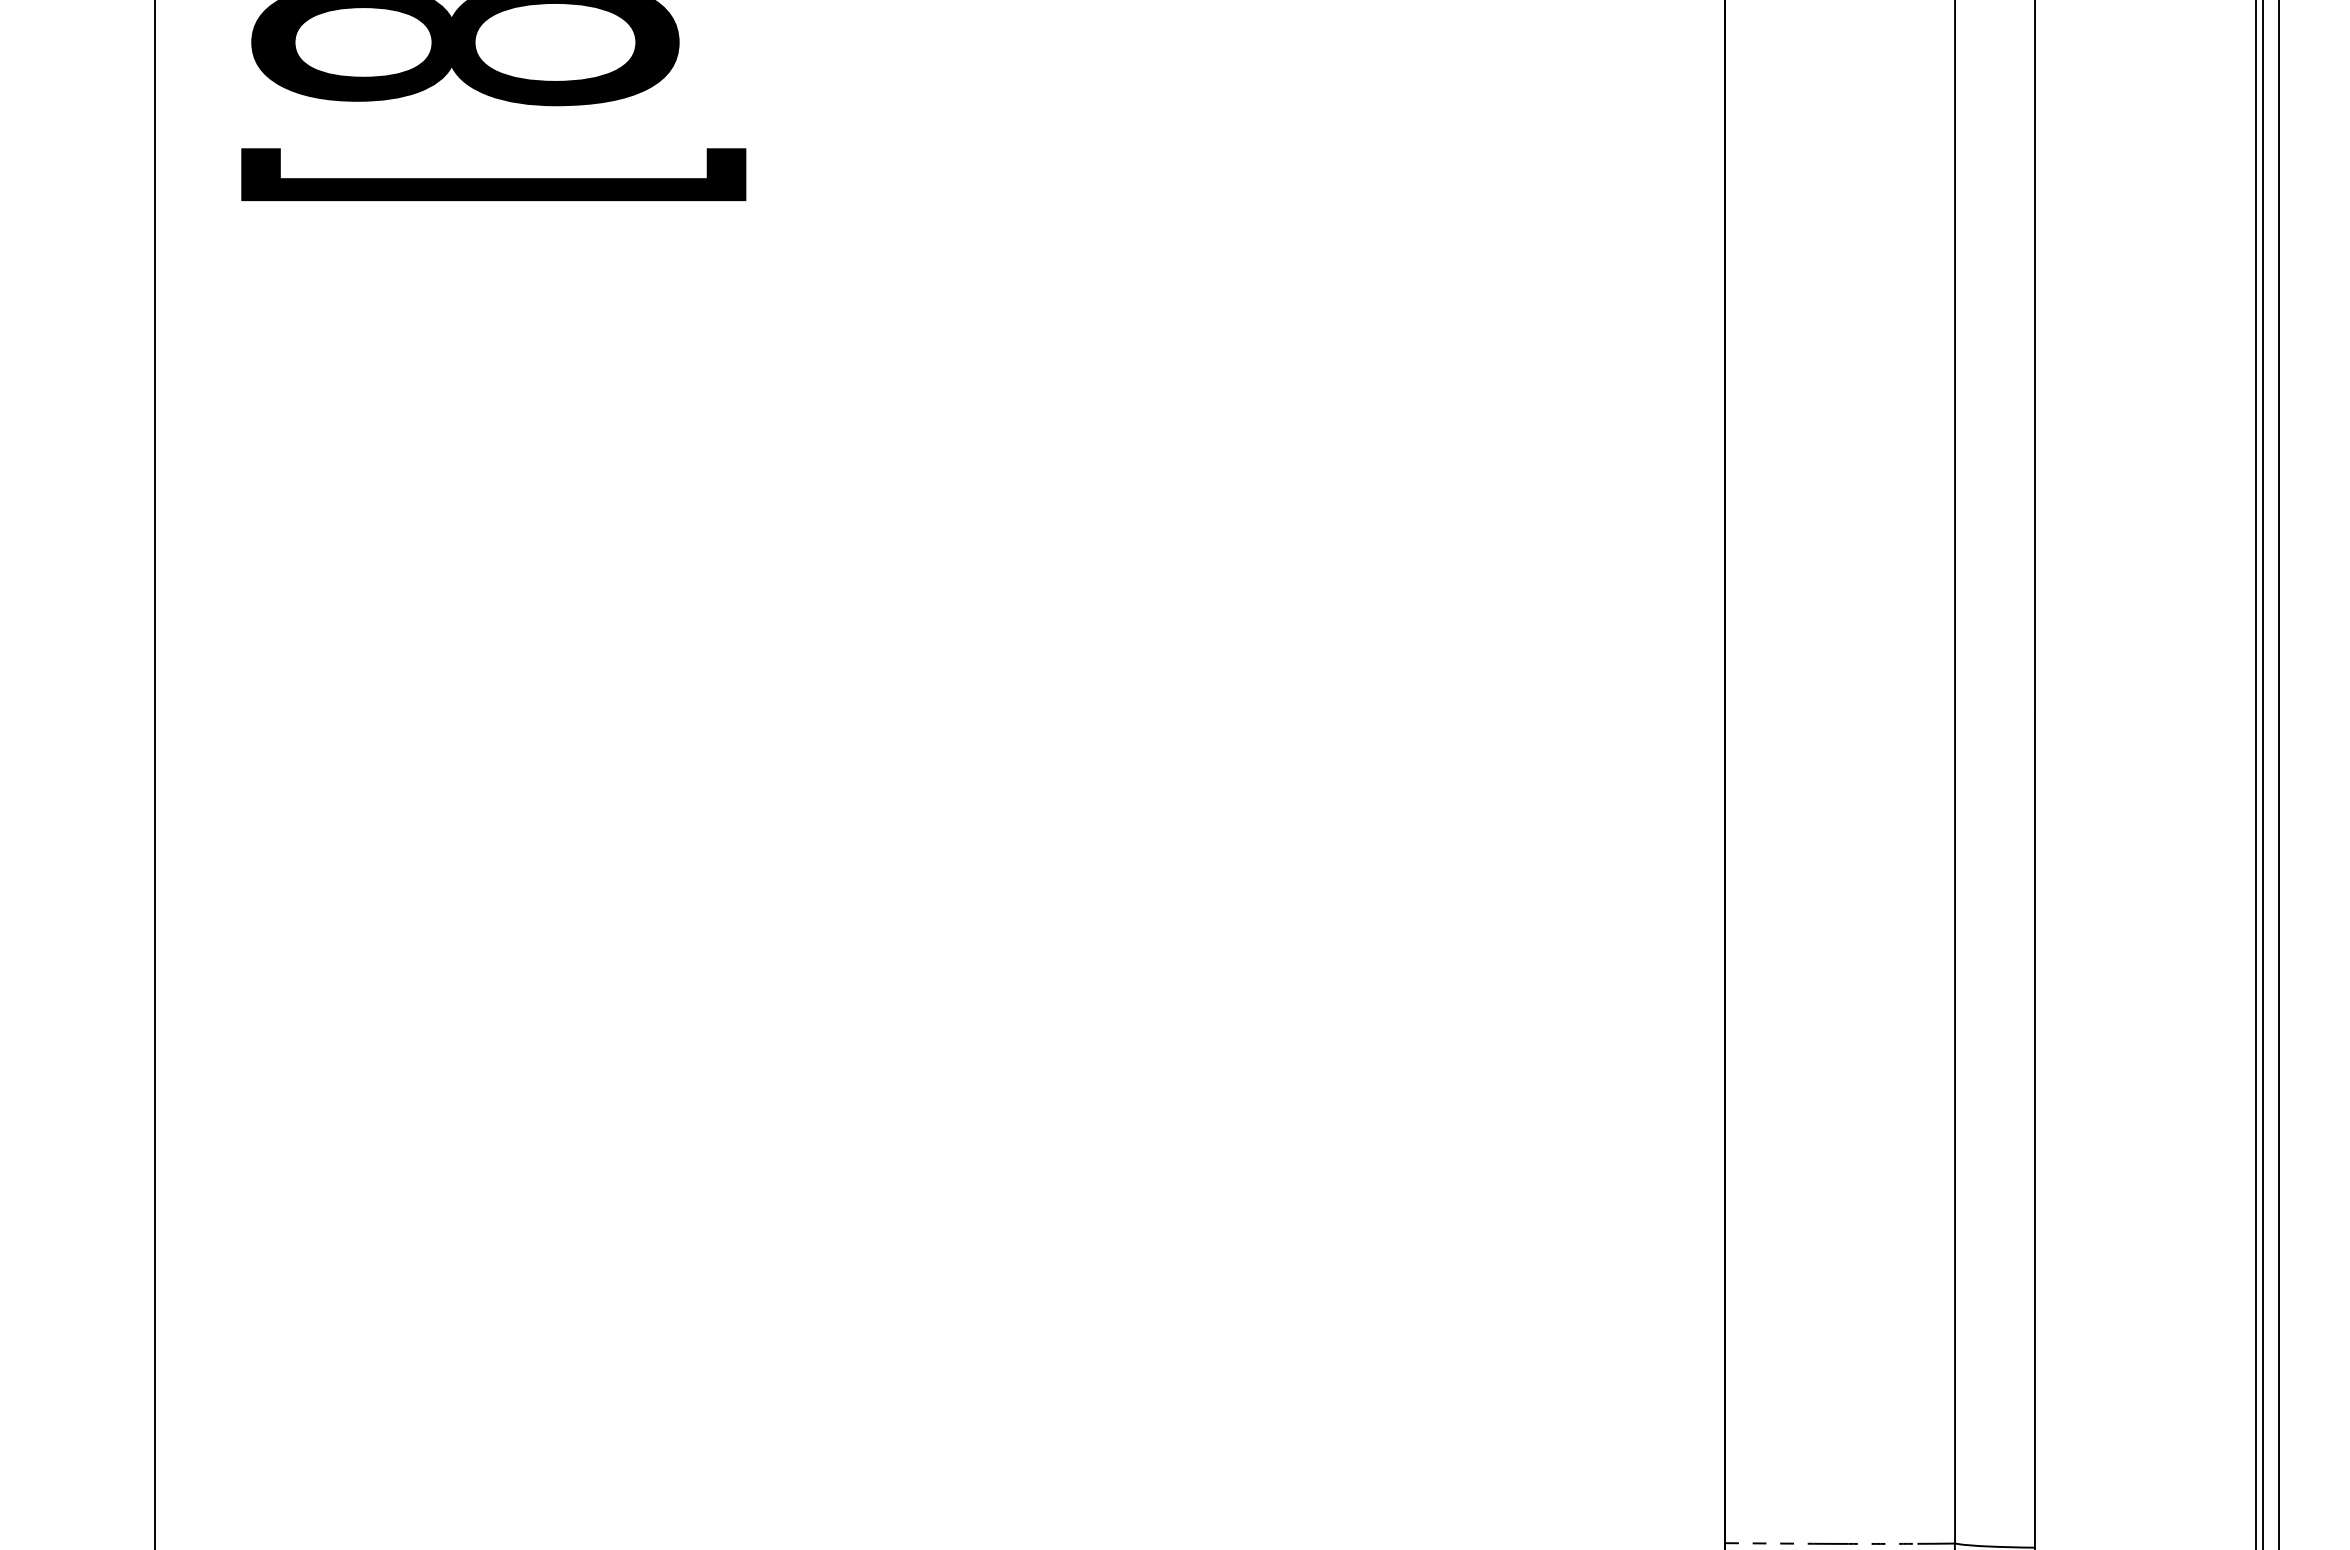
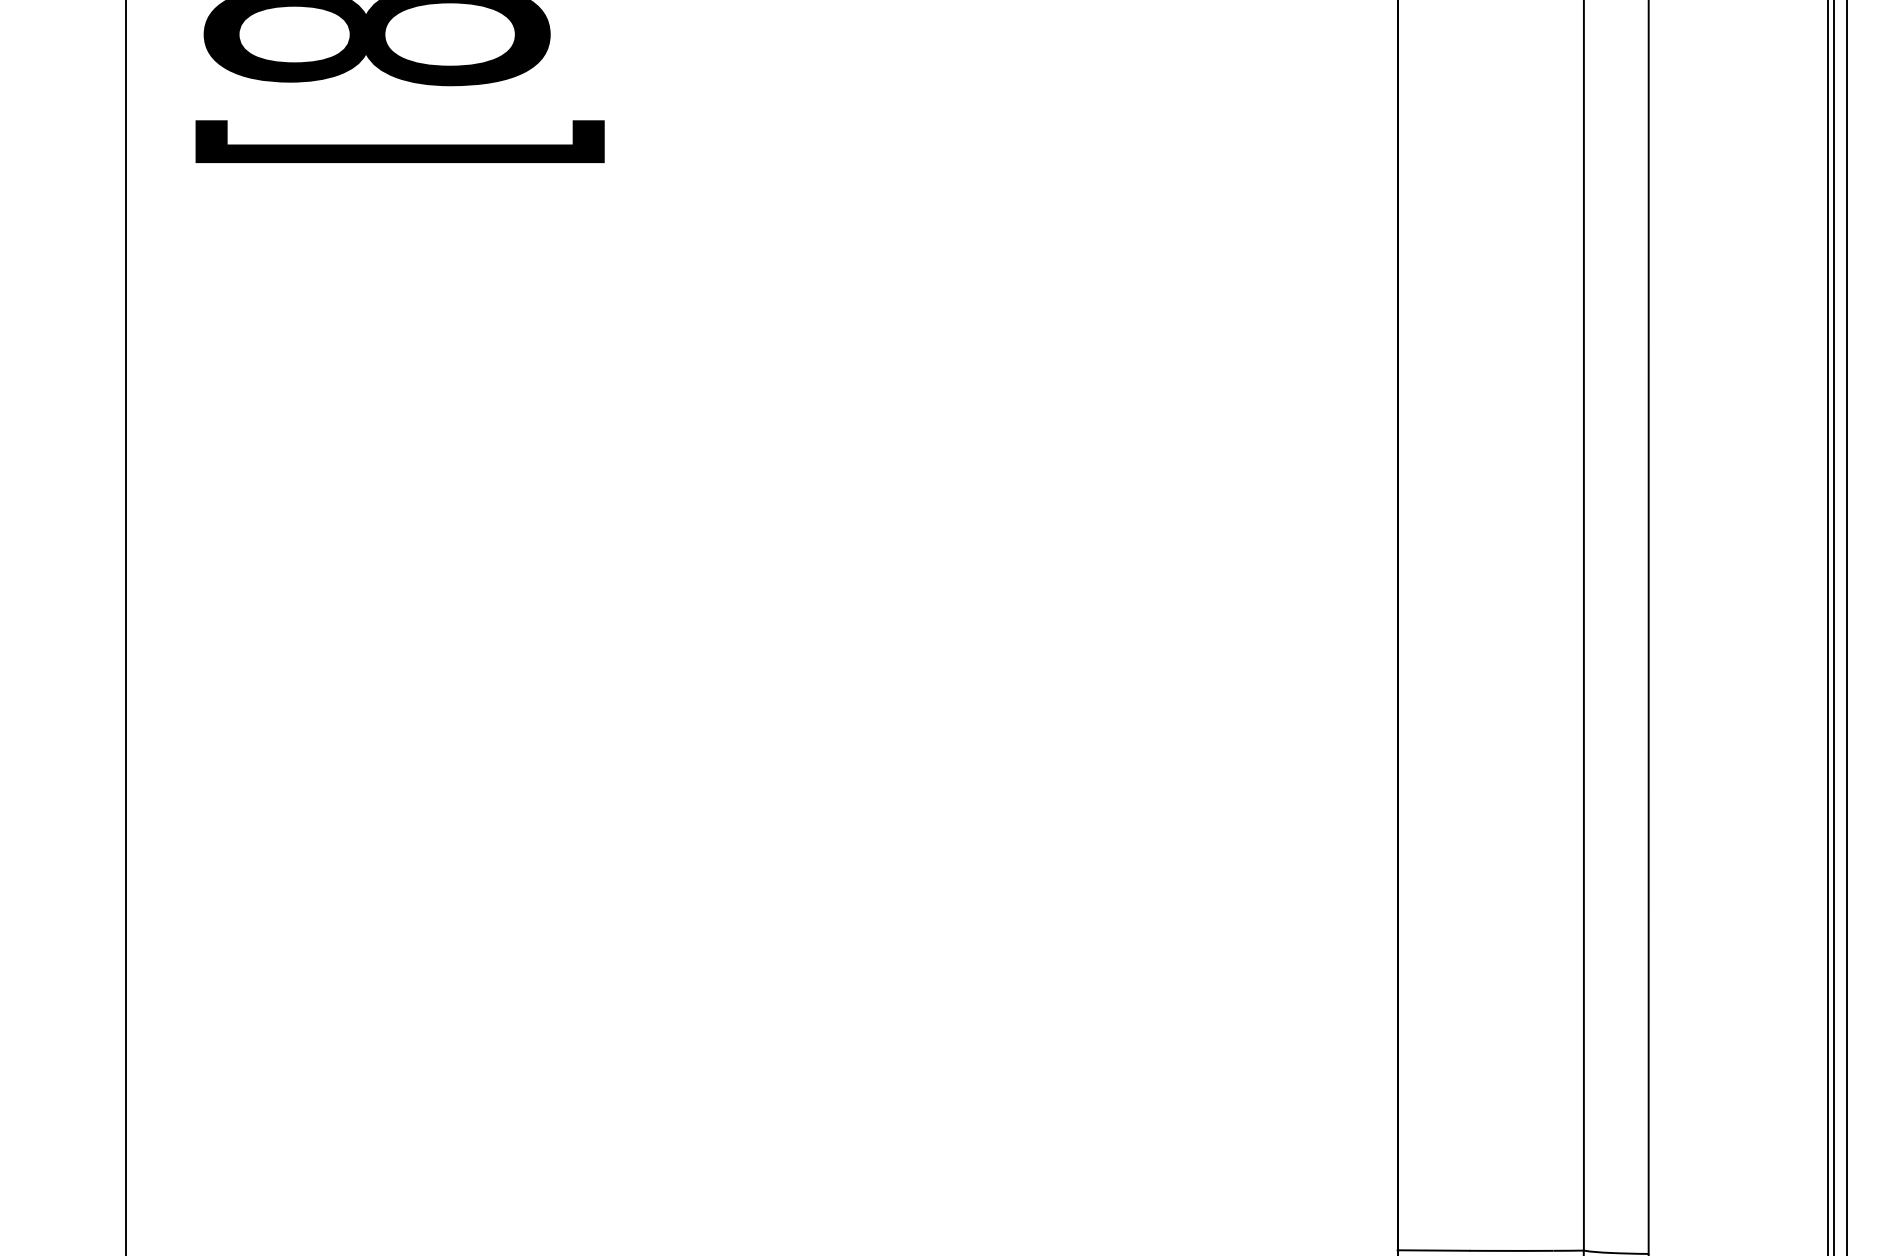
line: (1769, 1543) -> (1433, 1250), dashed -> solid
arc: (1880, 1543) -> (1523, 1250), dashed -> solid

